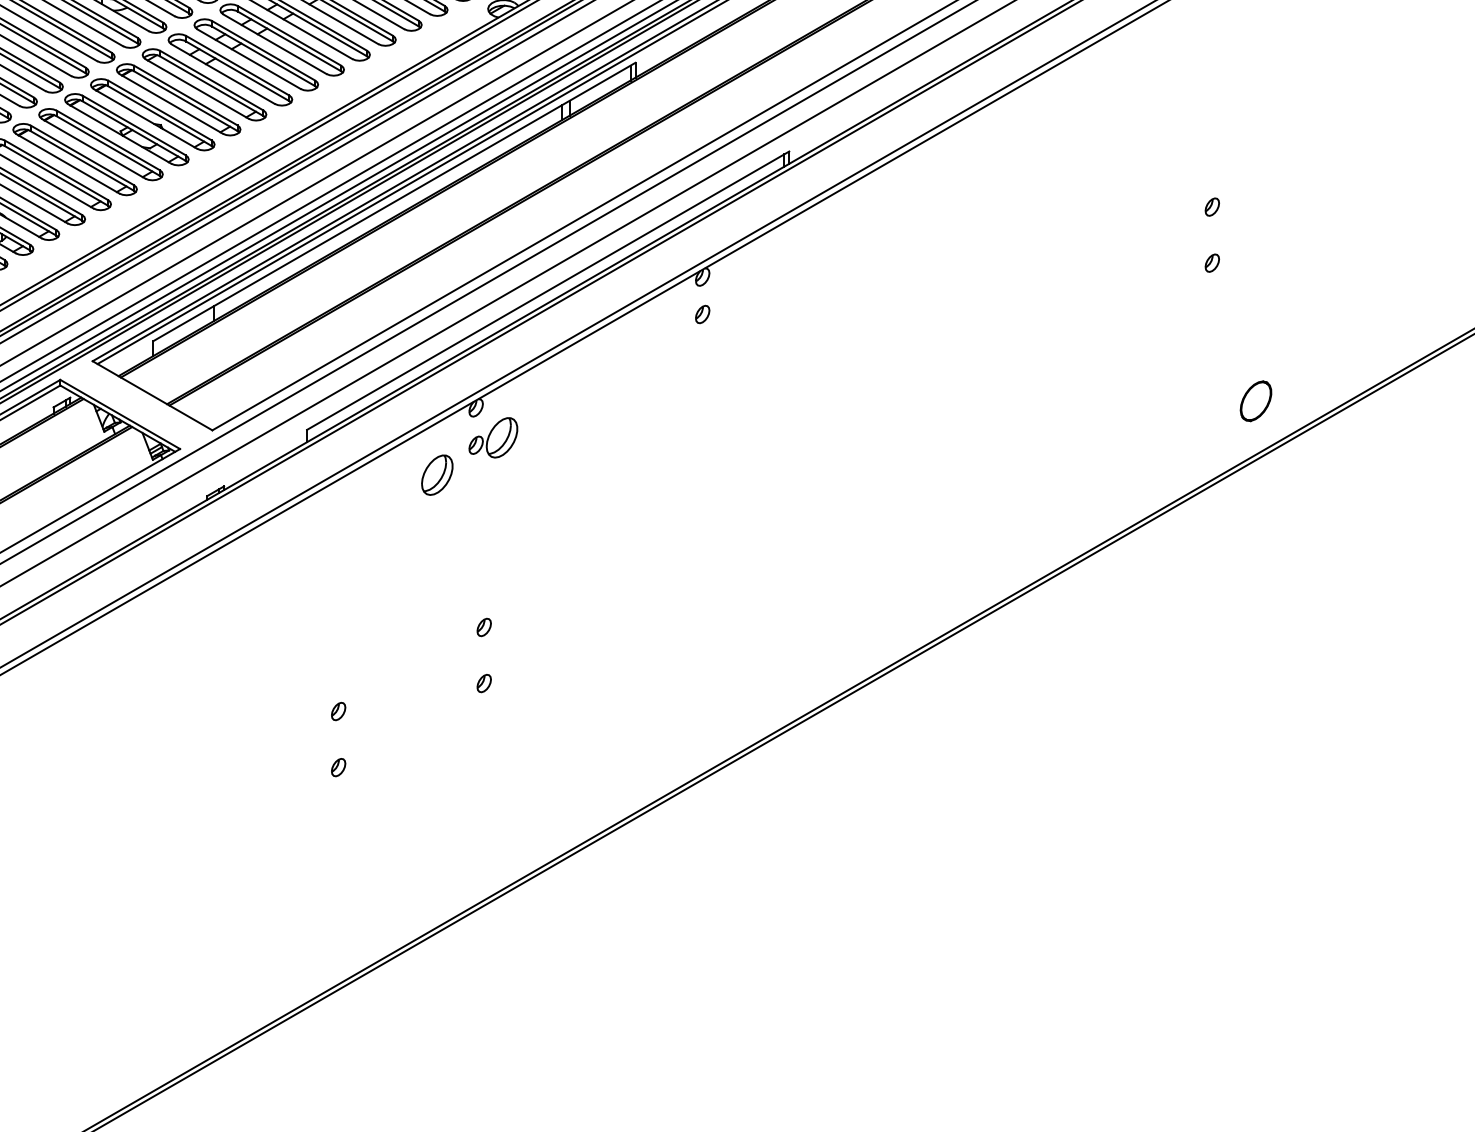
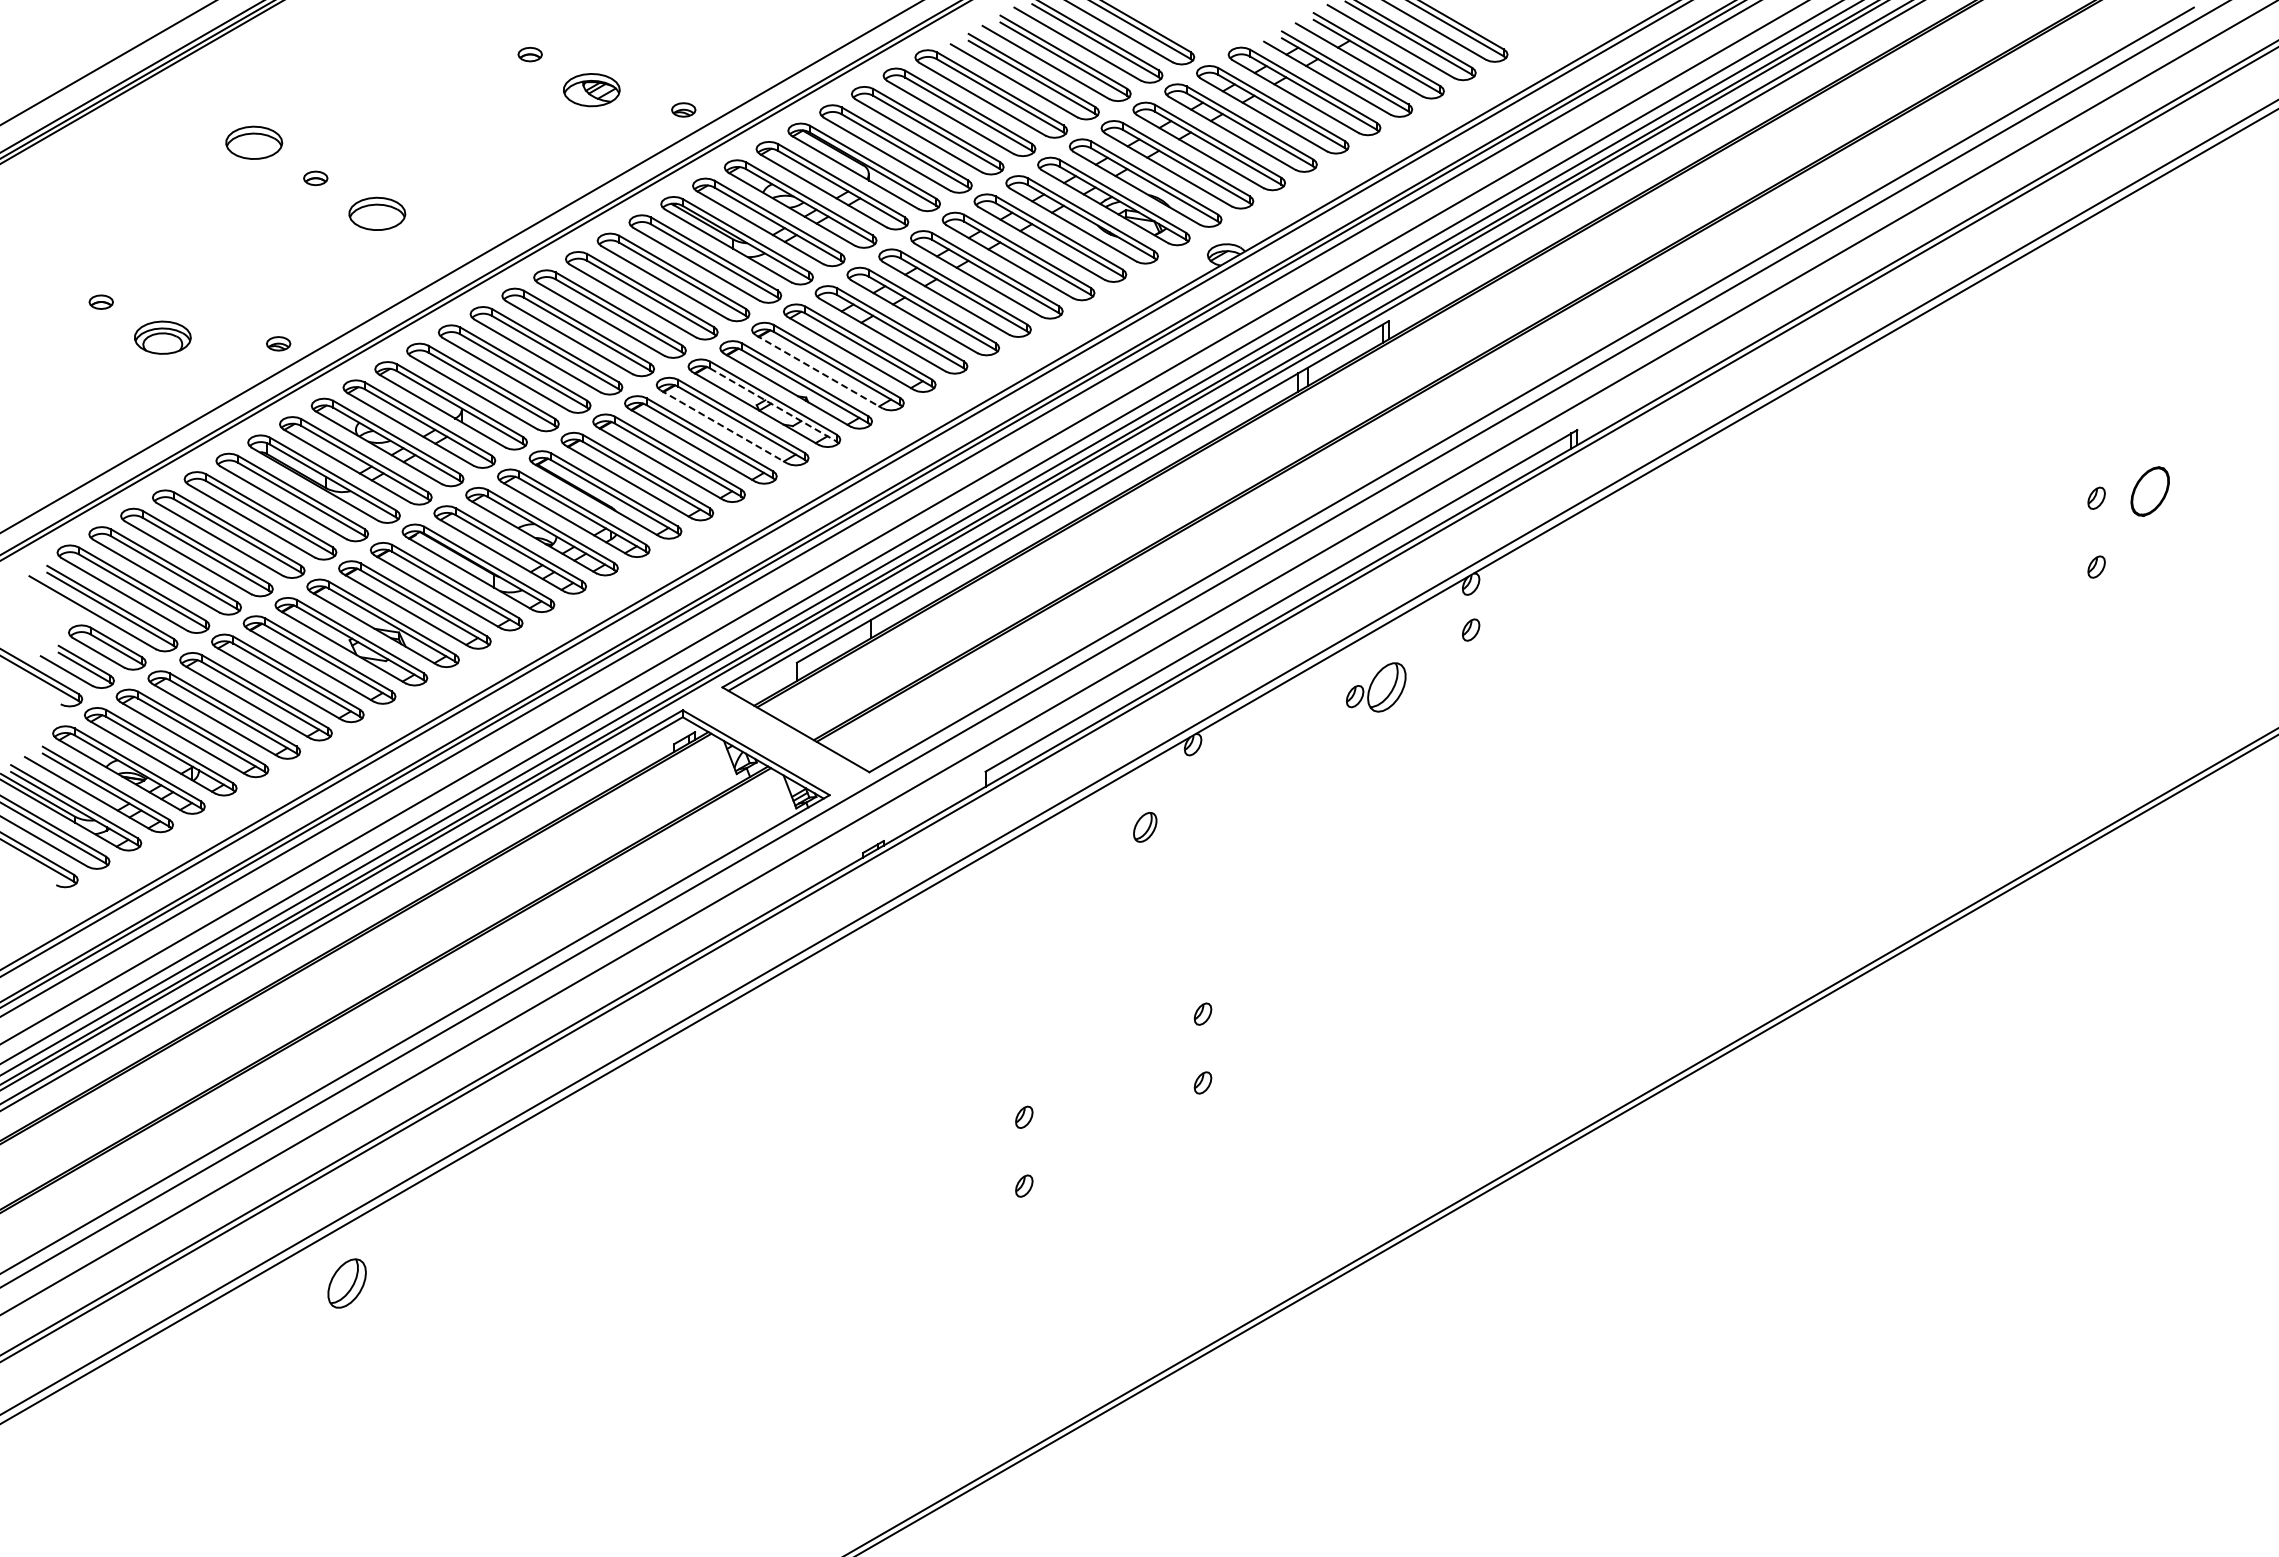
line: (171, 103) -> (819, 371), solid -> dashed
line: (134, 131) -> (773, 405), solid -> dashed
line: (94, 149) -> (724, 427), solid -> dashed
part: (1255, 401) -> (2149, 491), moved
part: (493, 437) -> (1376, 687), moved
part: (436, 475) -> (1144, 827), size x0.6

